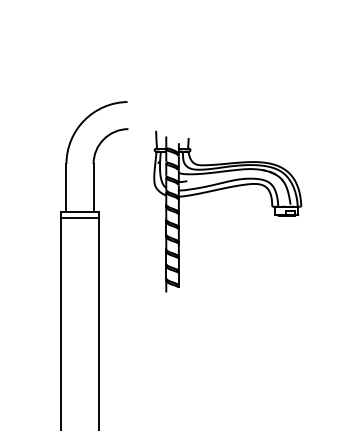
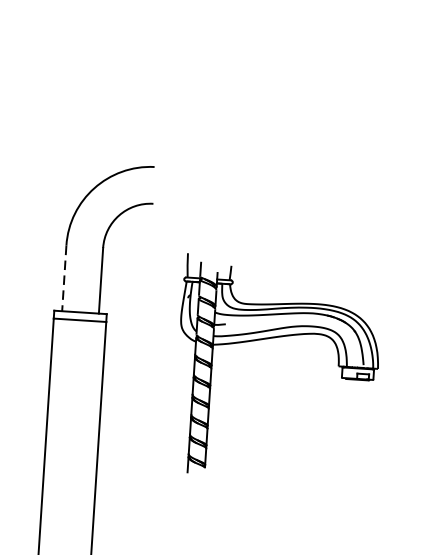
line: (66, 188) -> (64, 278), solid -> dashed
part: (220, 190) -> (269, 339), moved

